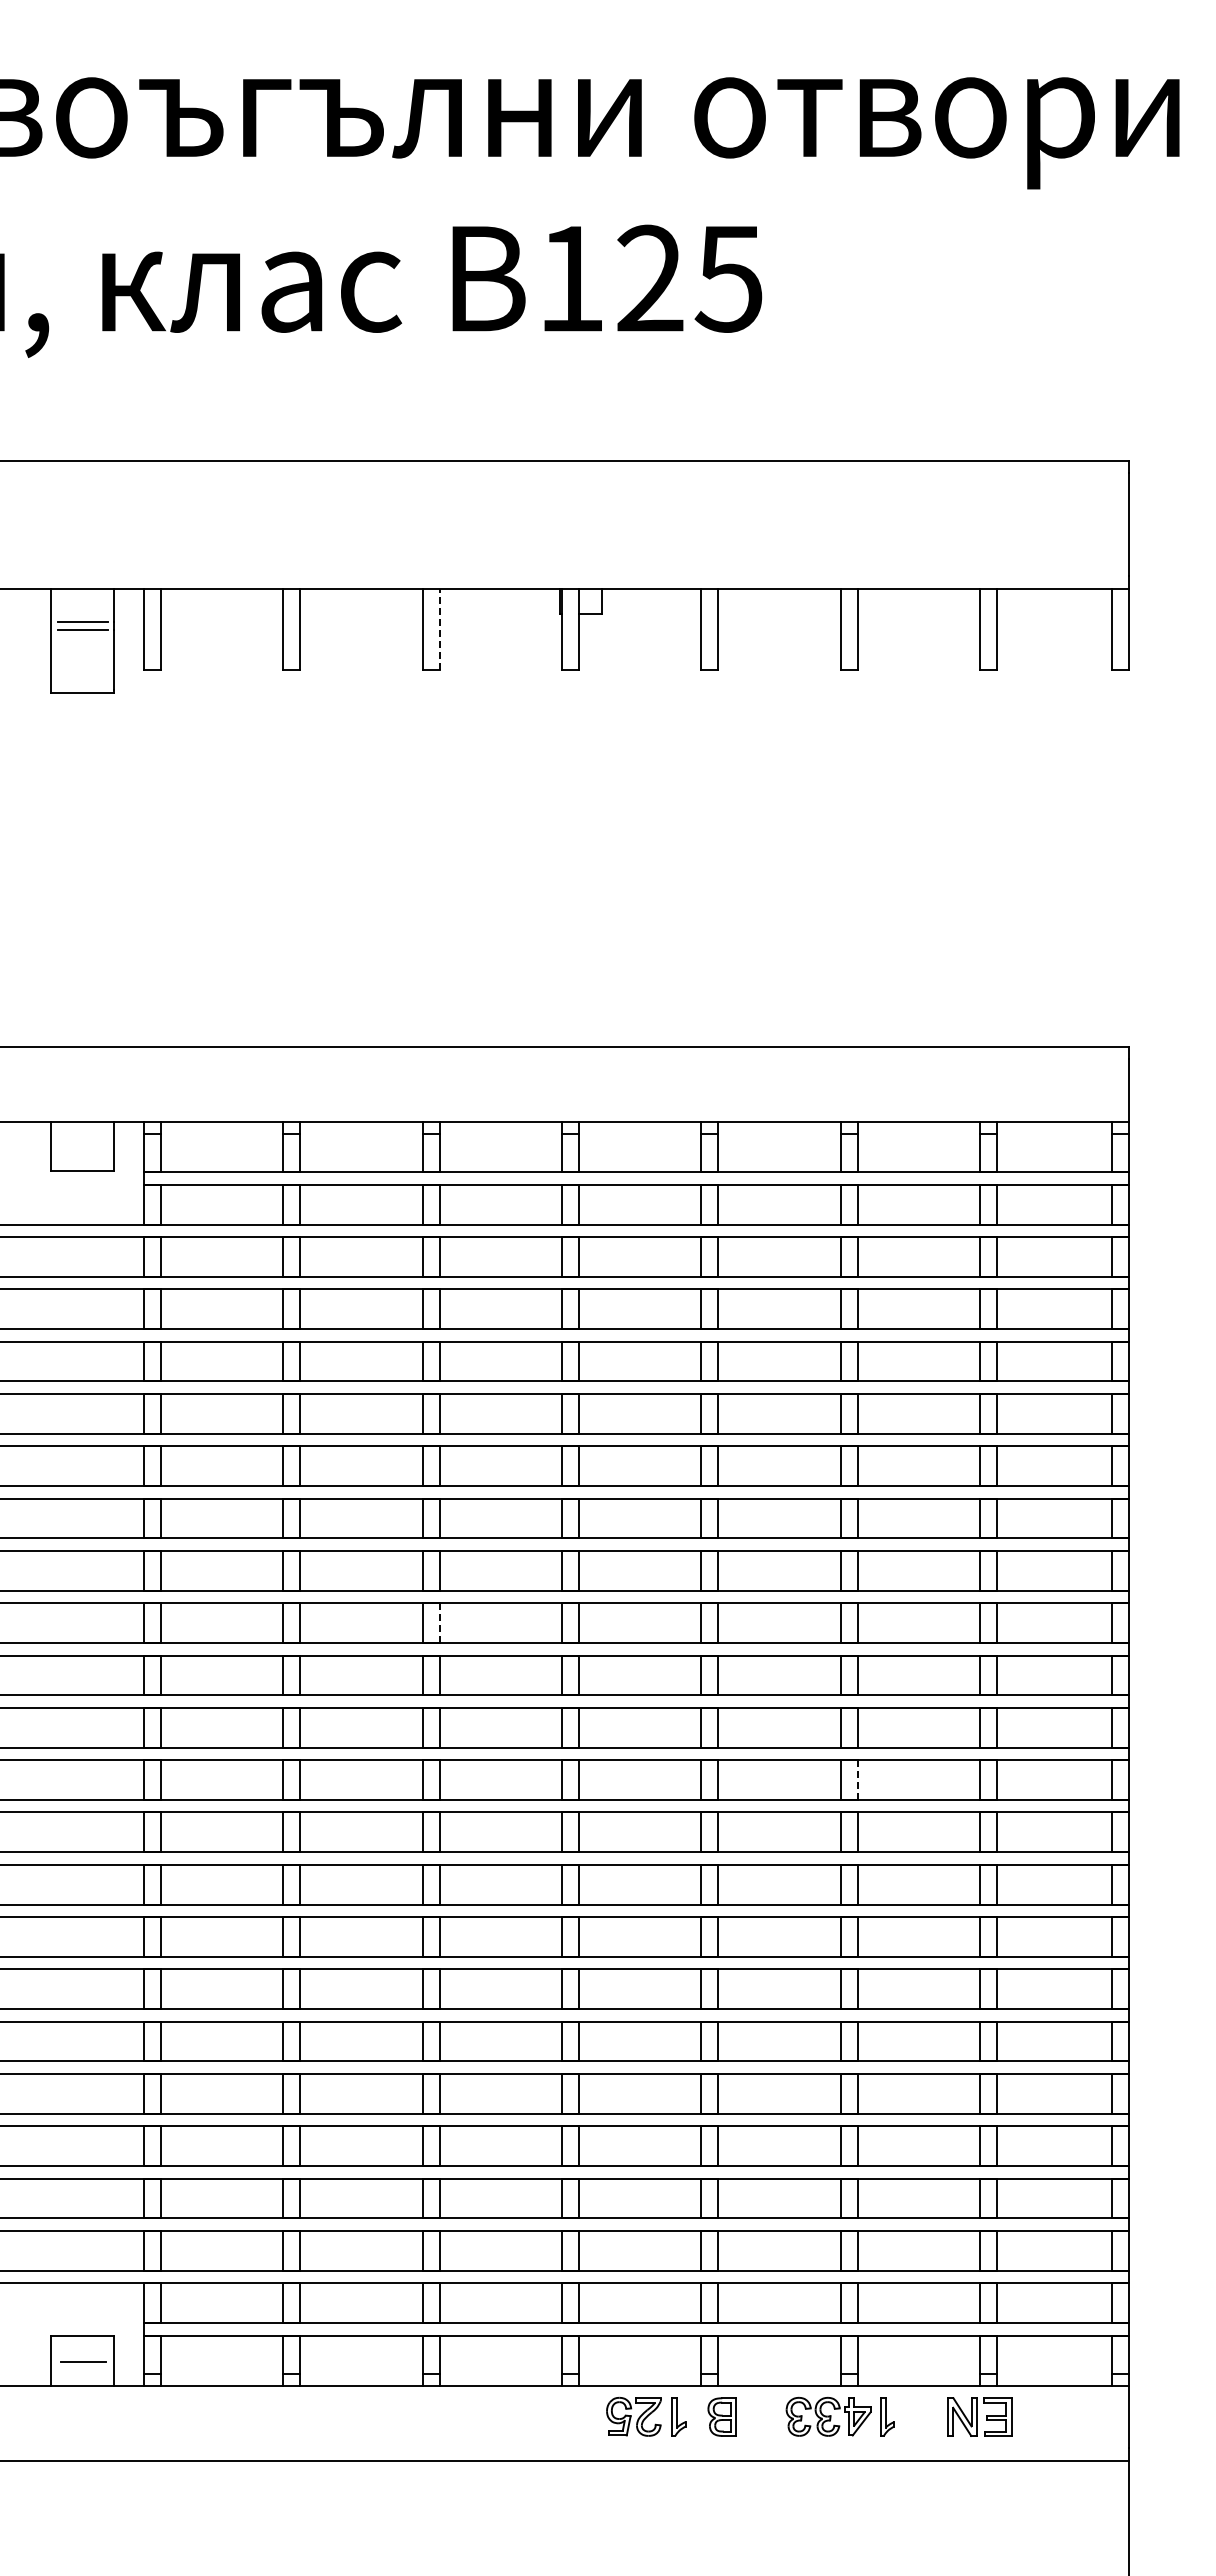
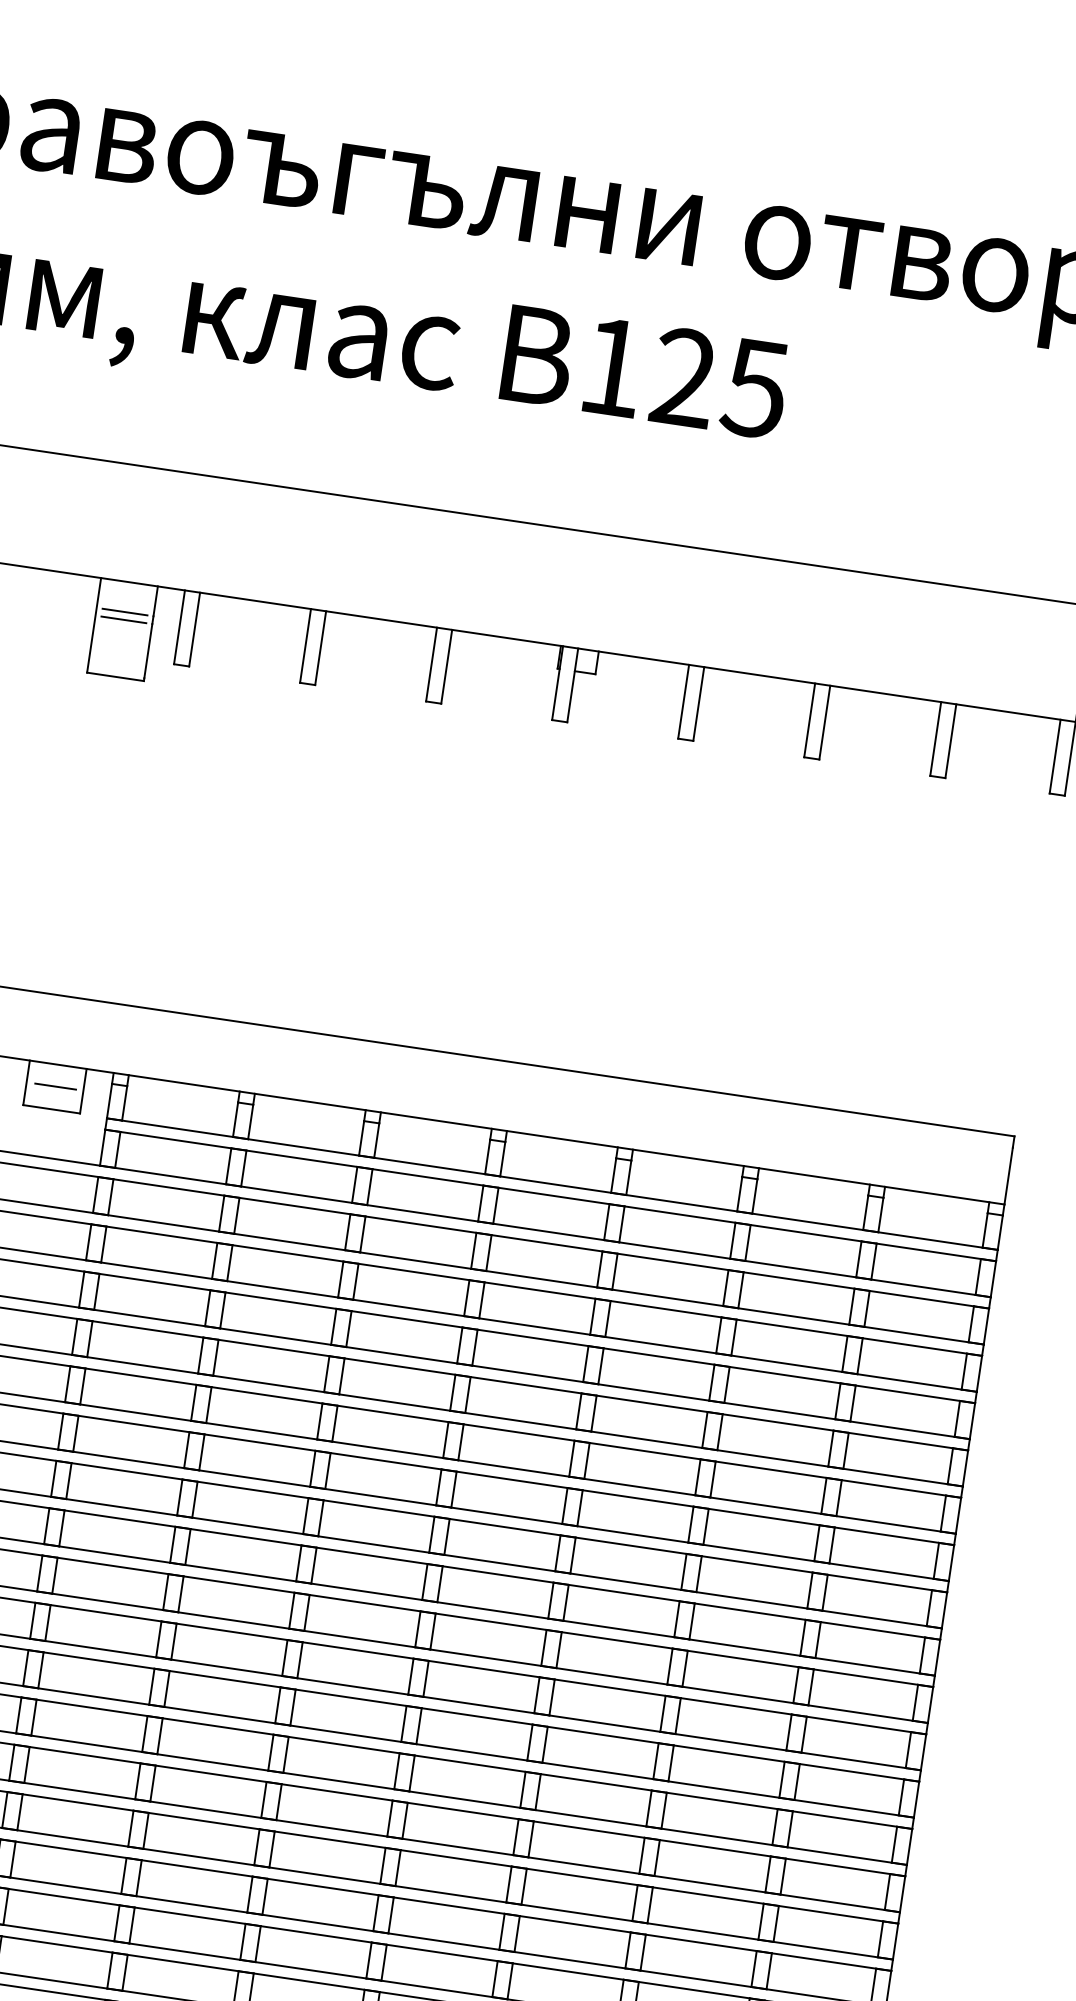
line: (439, 629) -> (446, 666), dashed -> solid
line: (83, 1146) -> (55, 1087), added
line: (439, 1623) -> (313, 1566), dashed -> solid
line: (857, 1780) -> (671, 1763), dashed -> solid

